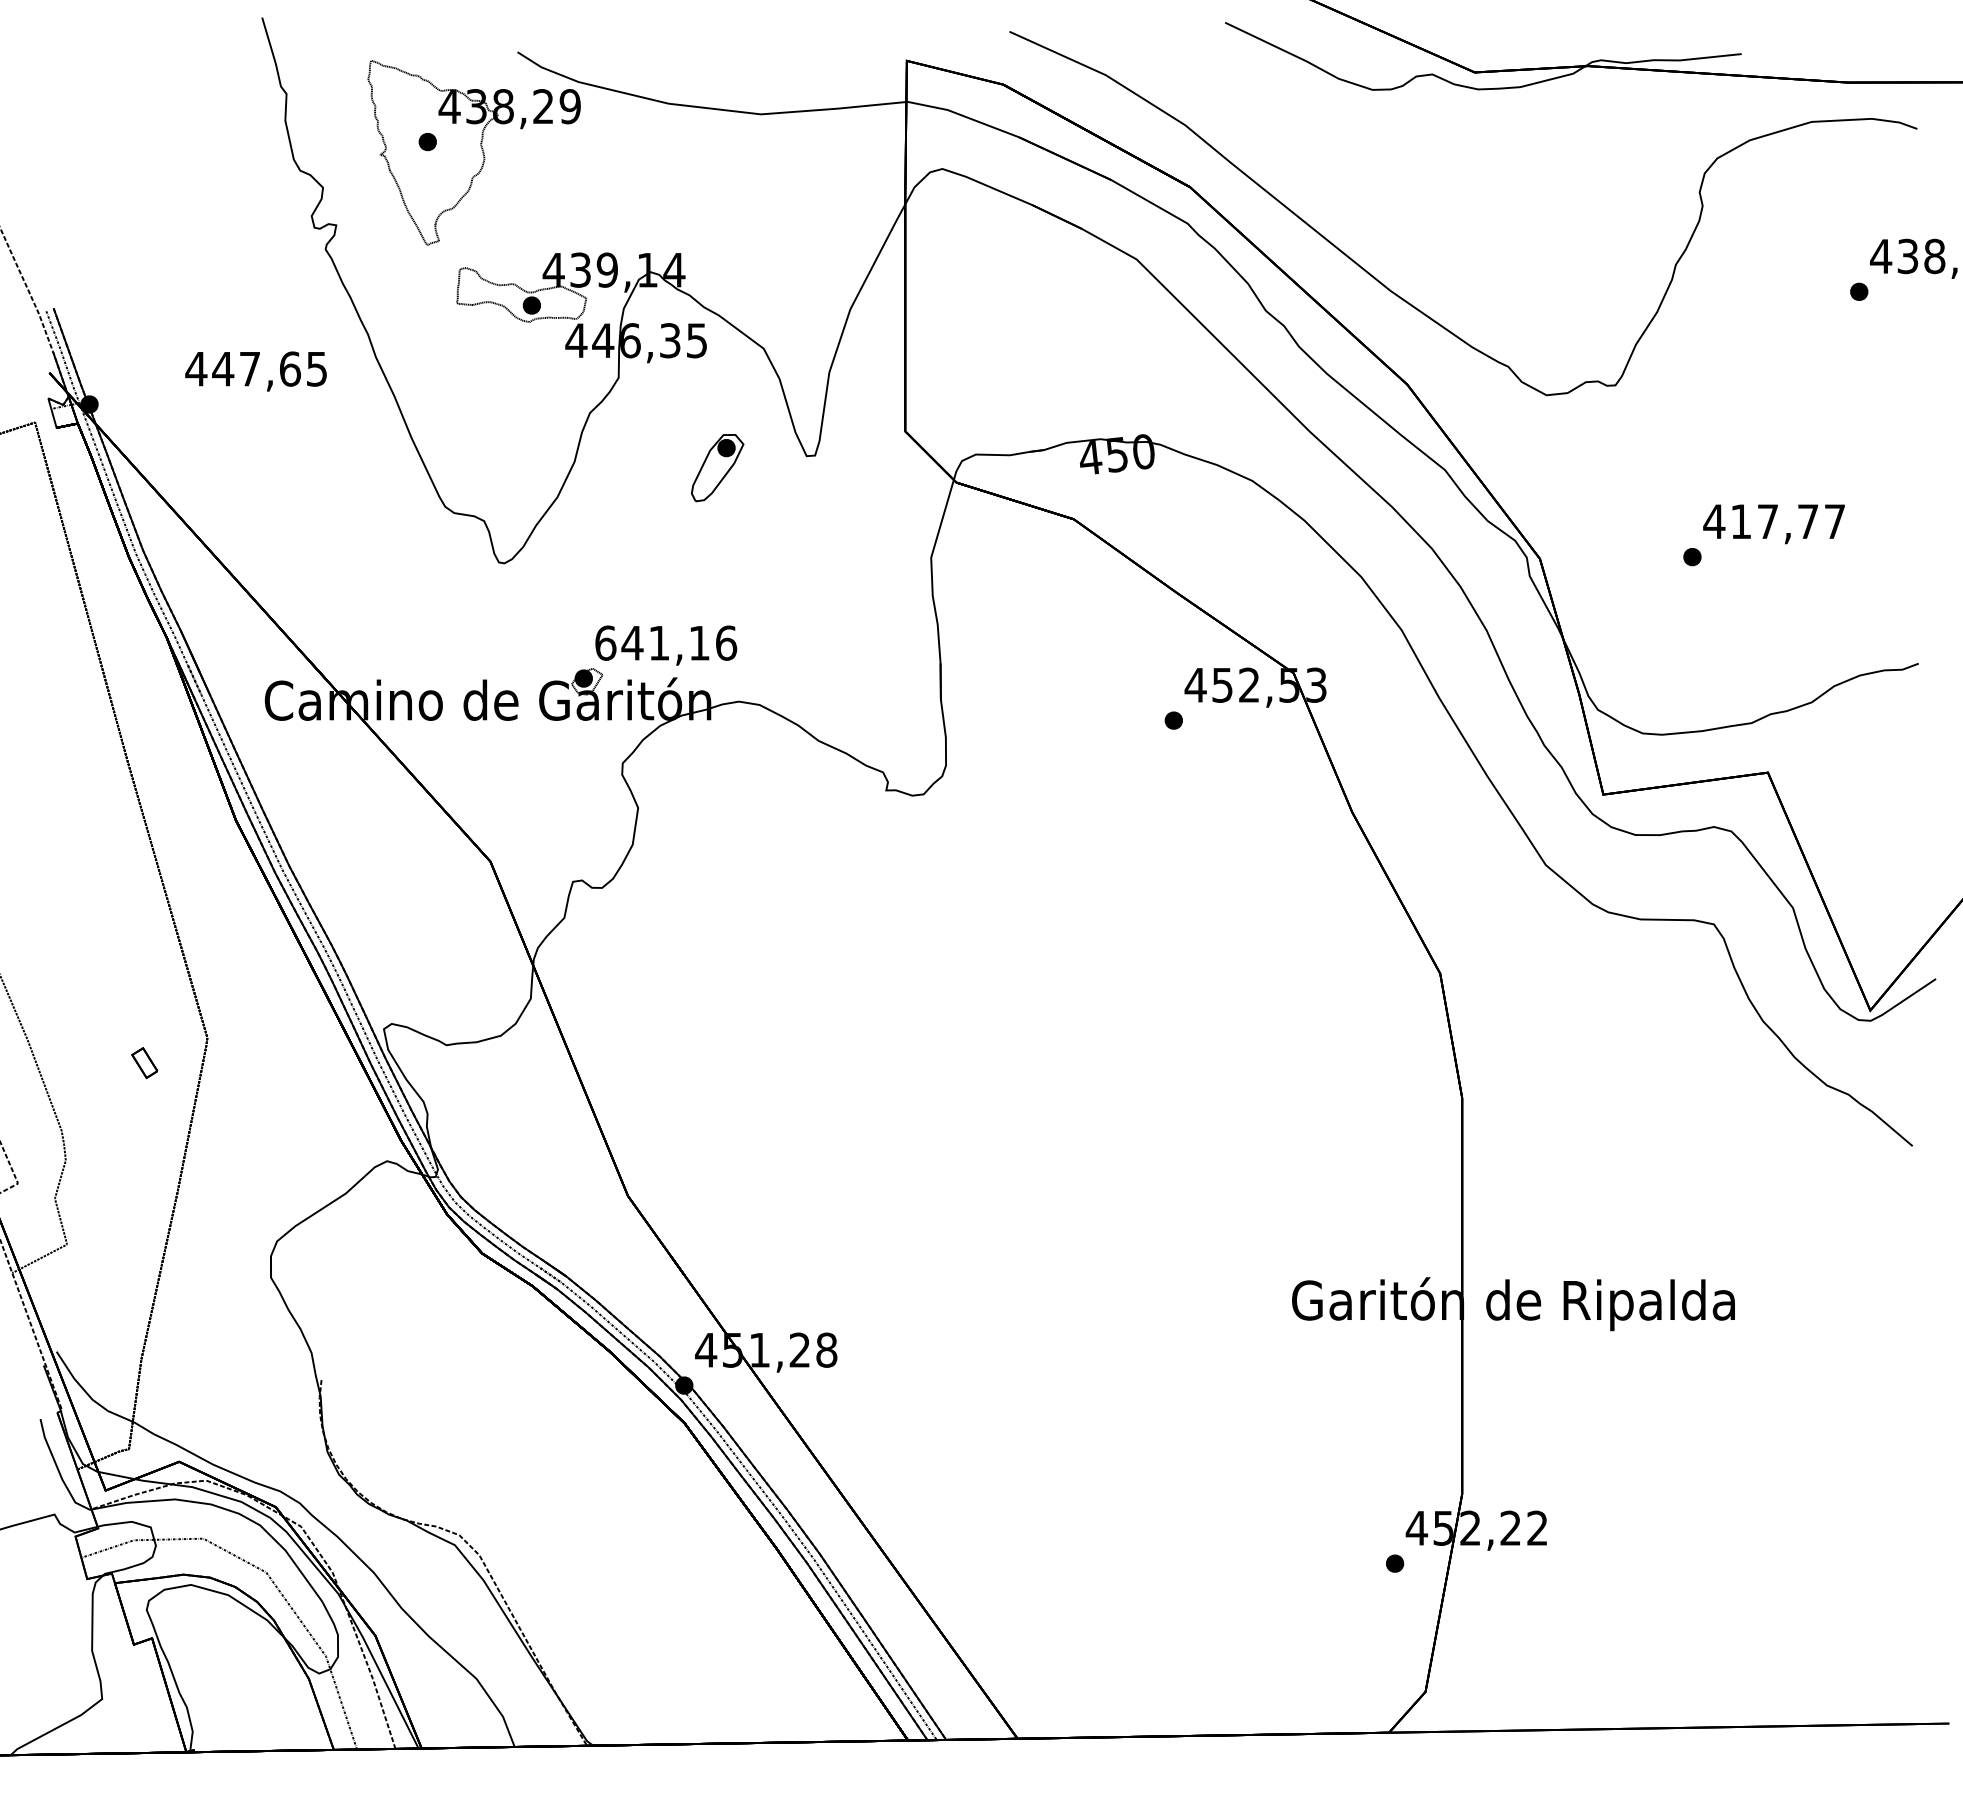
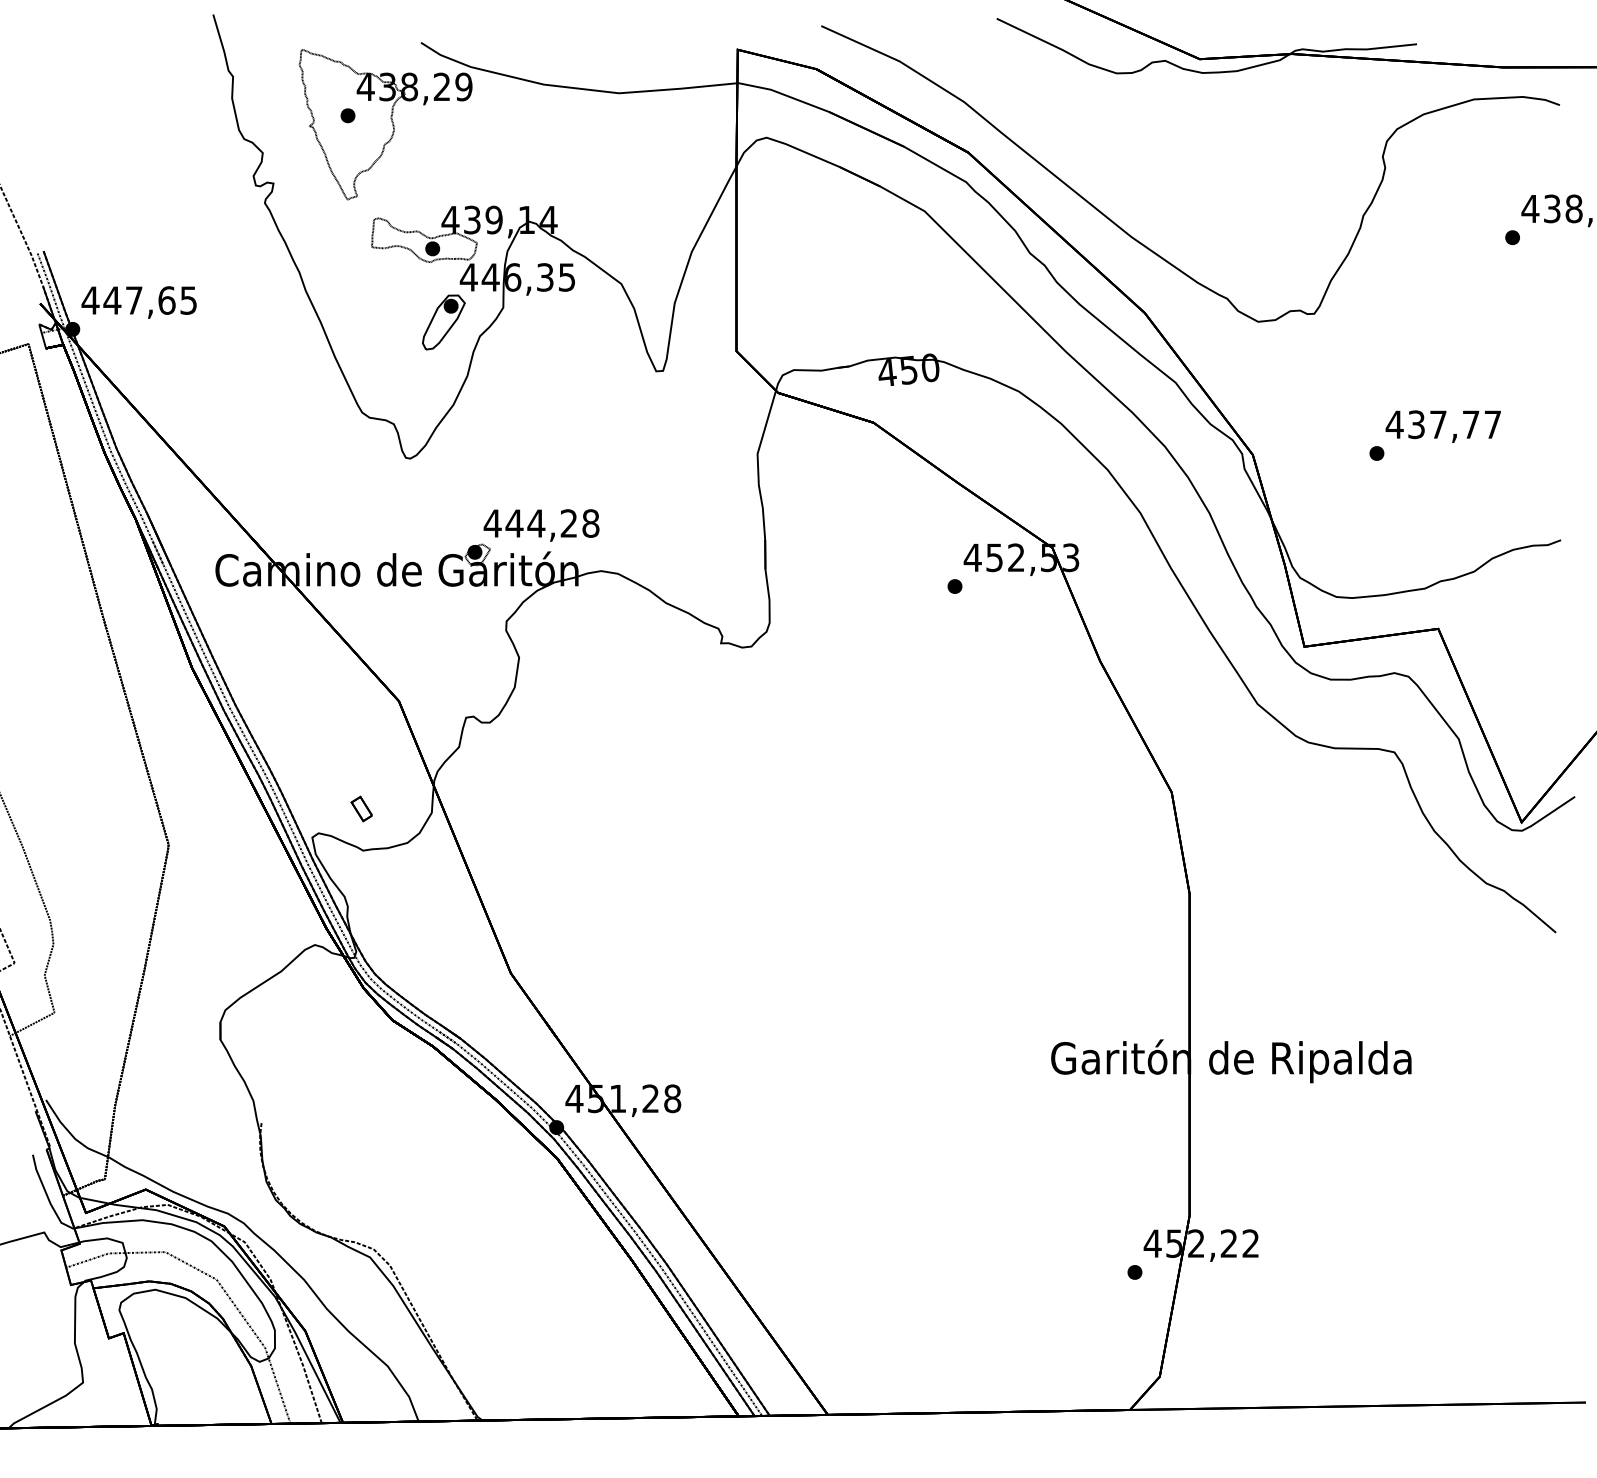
text: (255, 371) -> (138, 302), moved
part: (717, 468) -> (443, 322), moved
text: (1741, 521) -> (1416, 424), 417,77 -> 437,77
text: (665, 642) -> (541, 522), 641,16 -> 444,28
part: (144, 1063) -> (361, 809), moved

